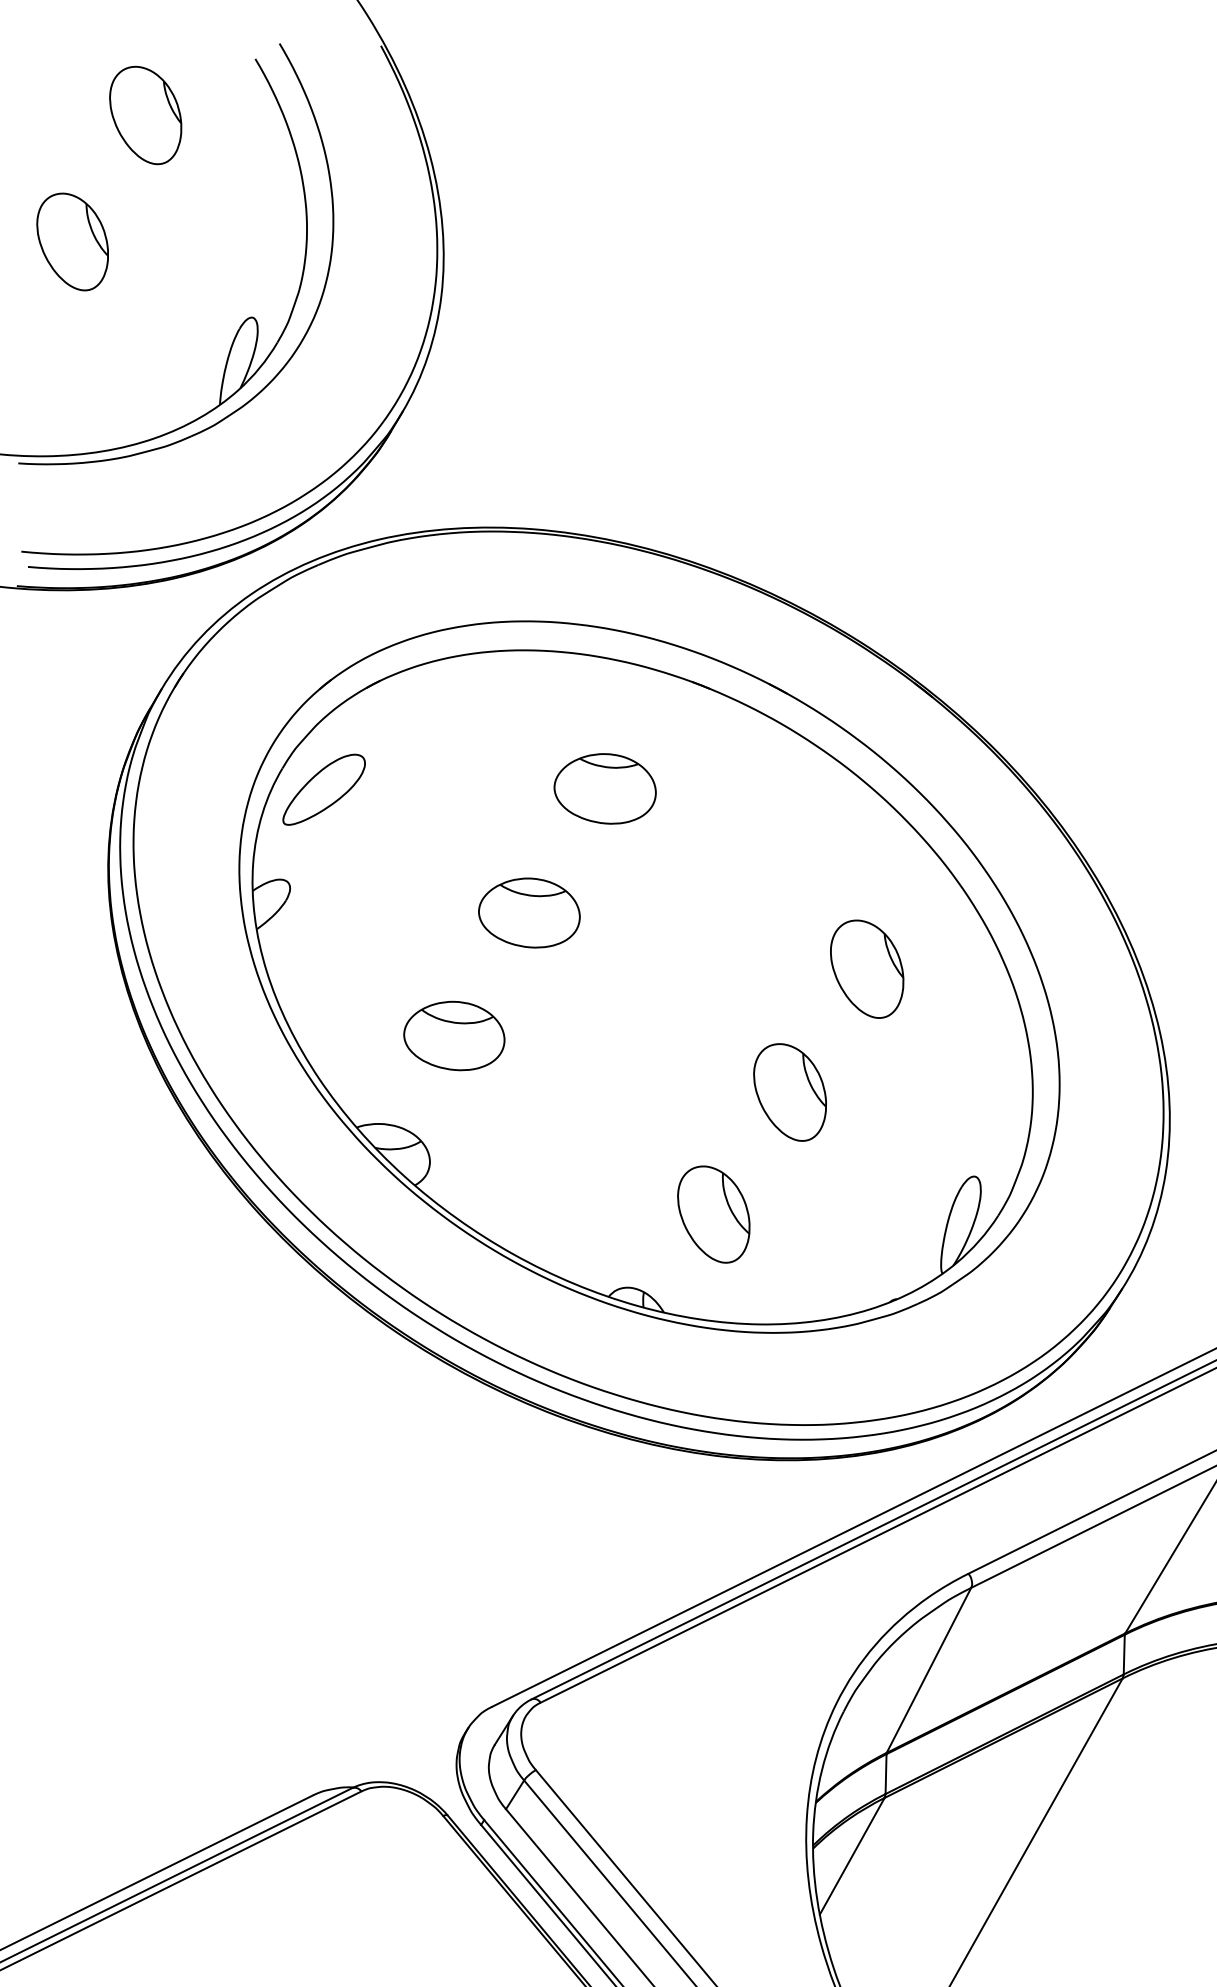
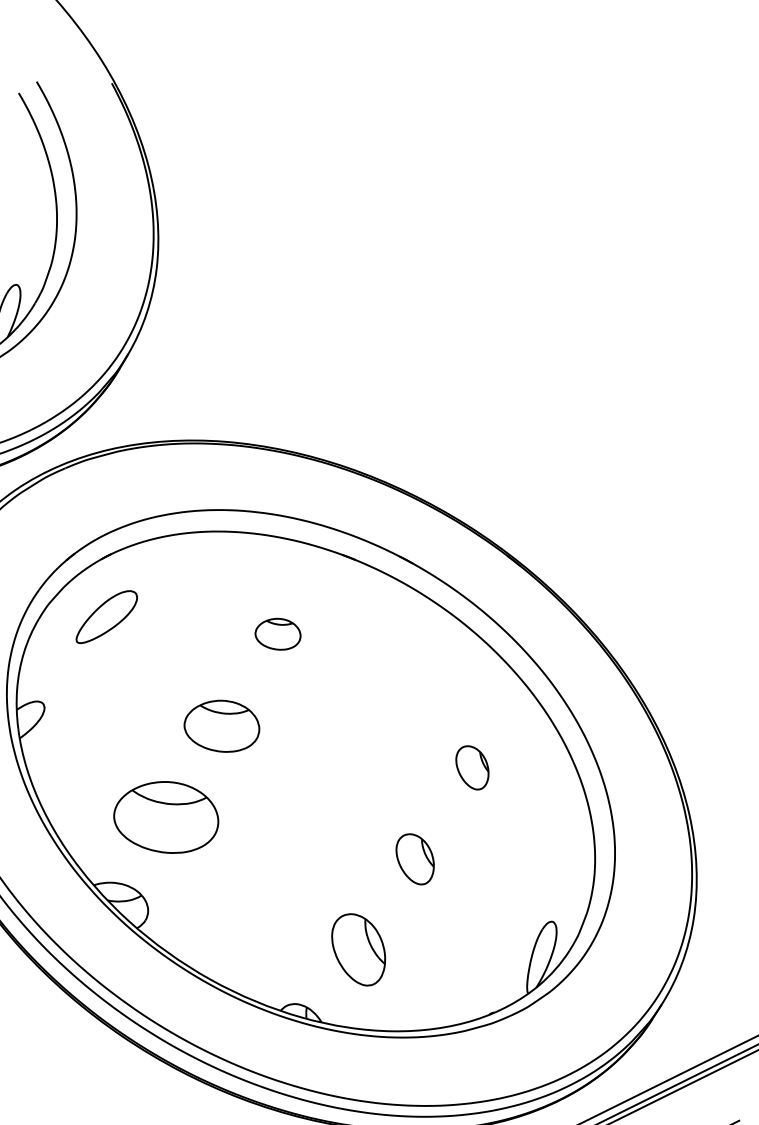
part: (604, 788) -> (277, 633), size x0.6
part: (323, 789) -> (106, 616), moved
part: (867, 968) -> (472, 767), size x0.6
part: (454, 1035) -> (166, 817), size x1.4
part: (789, 1092) -> (414, 859), size x0.7

